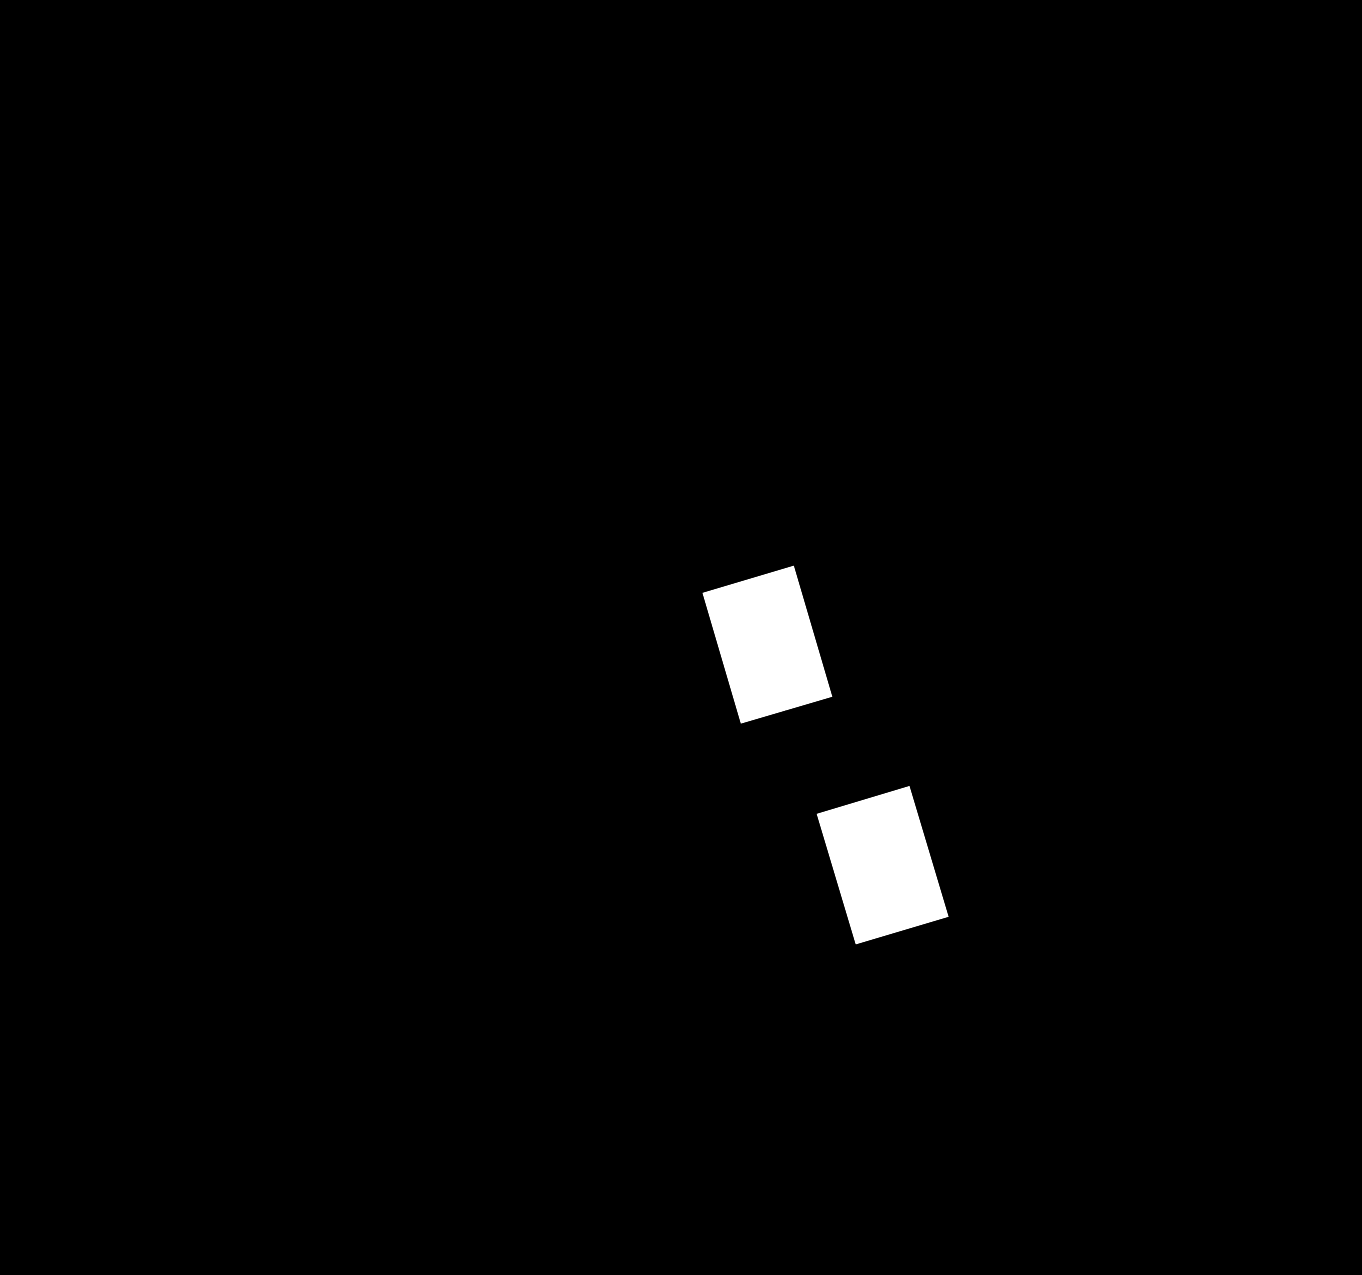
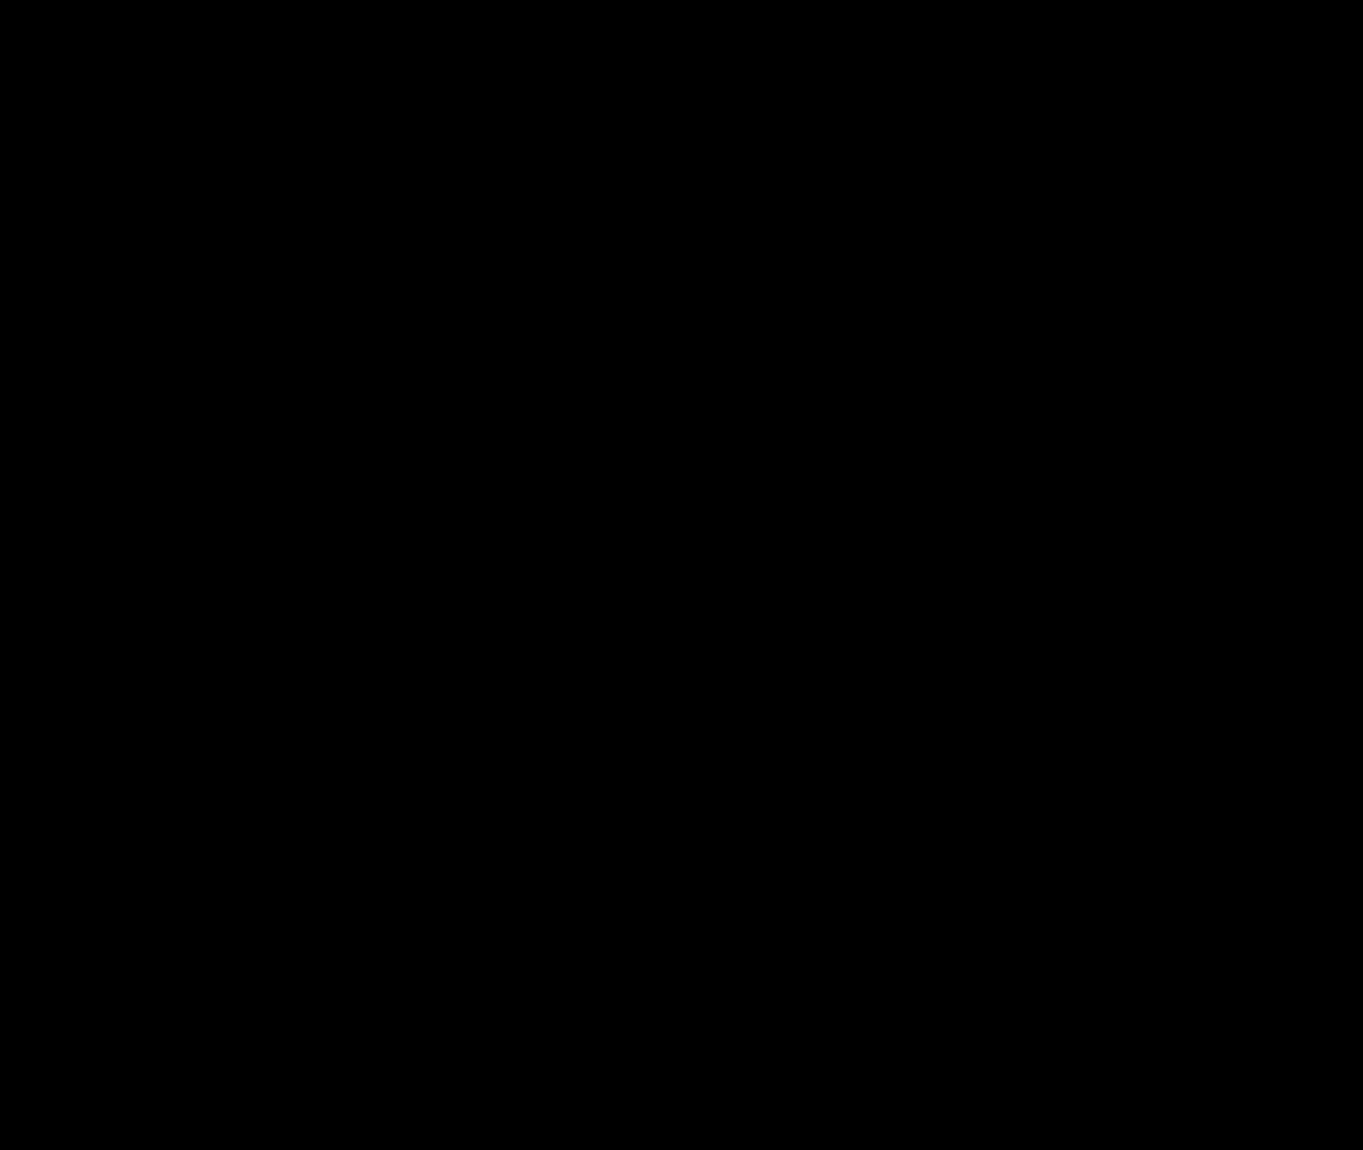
fill: (767, 644) -> (728, 720), added
fill: (882, 864) -> (865, 981), added

